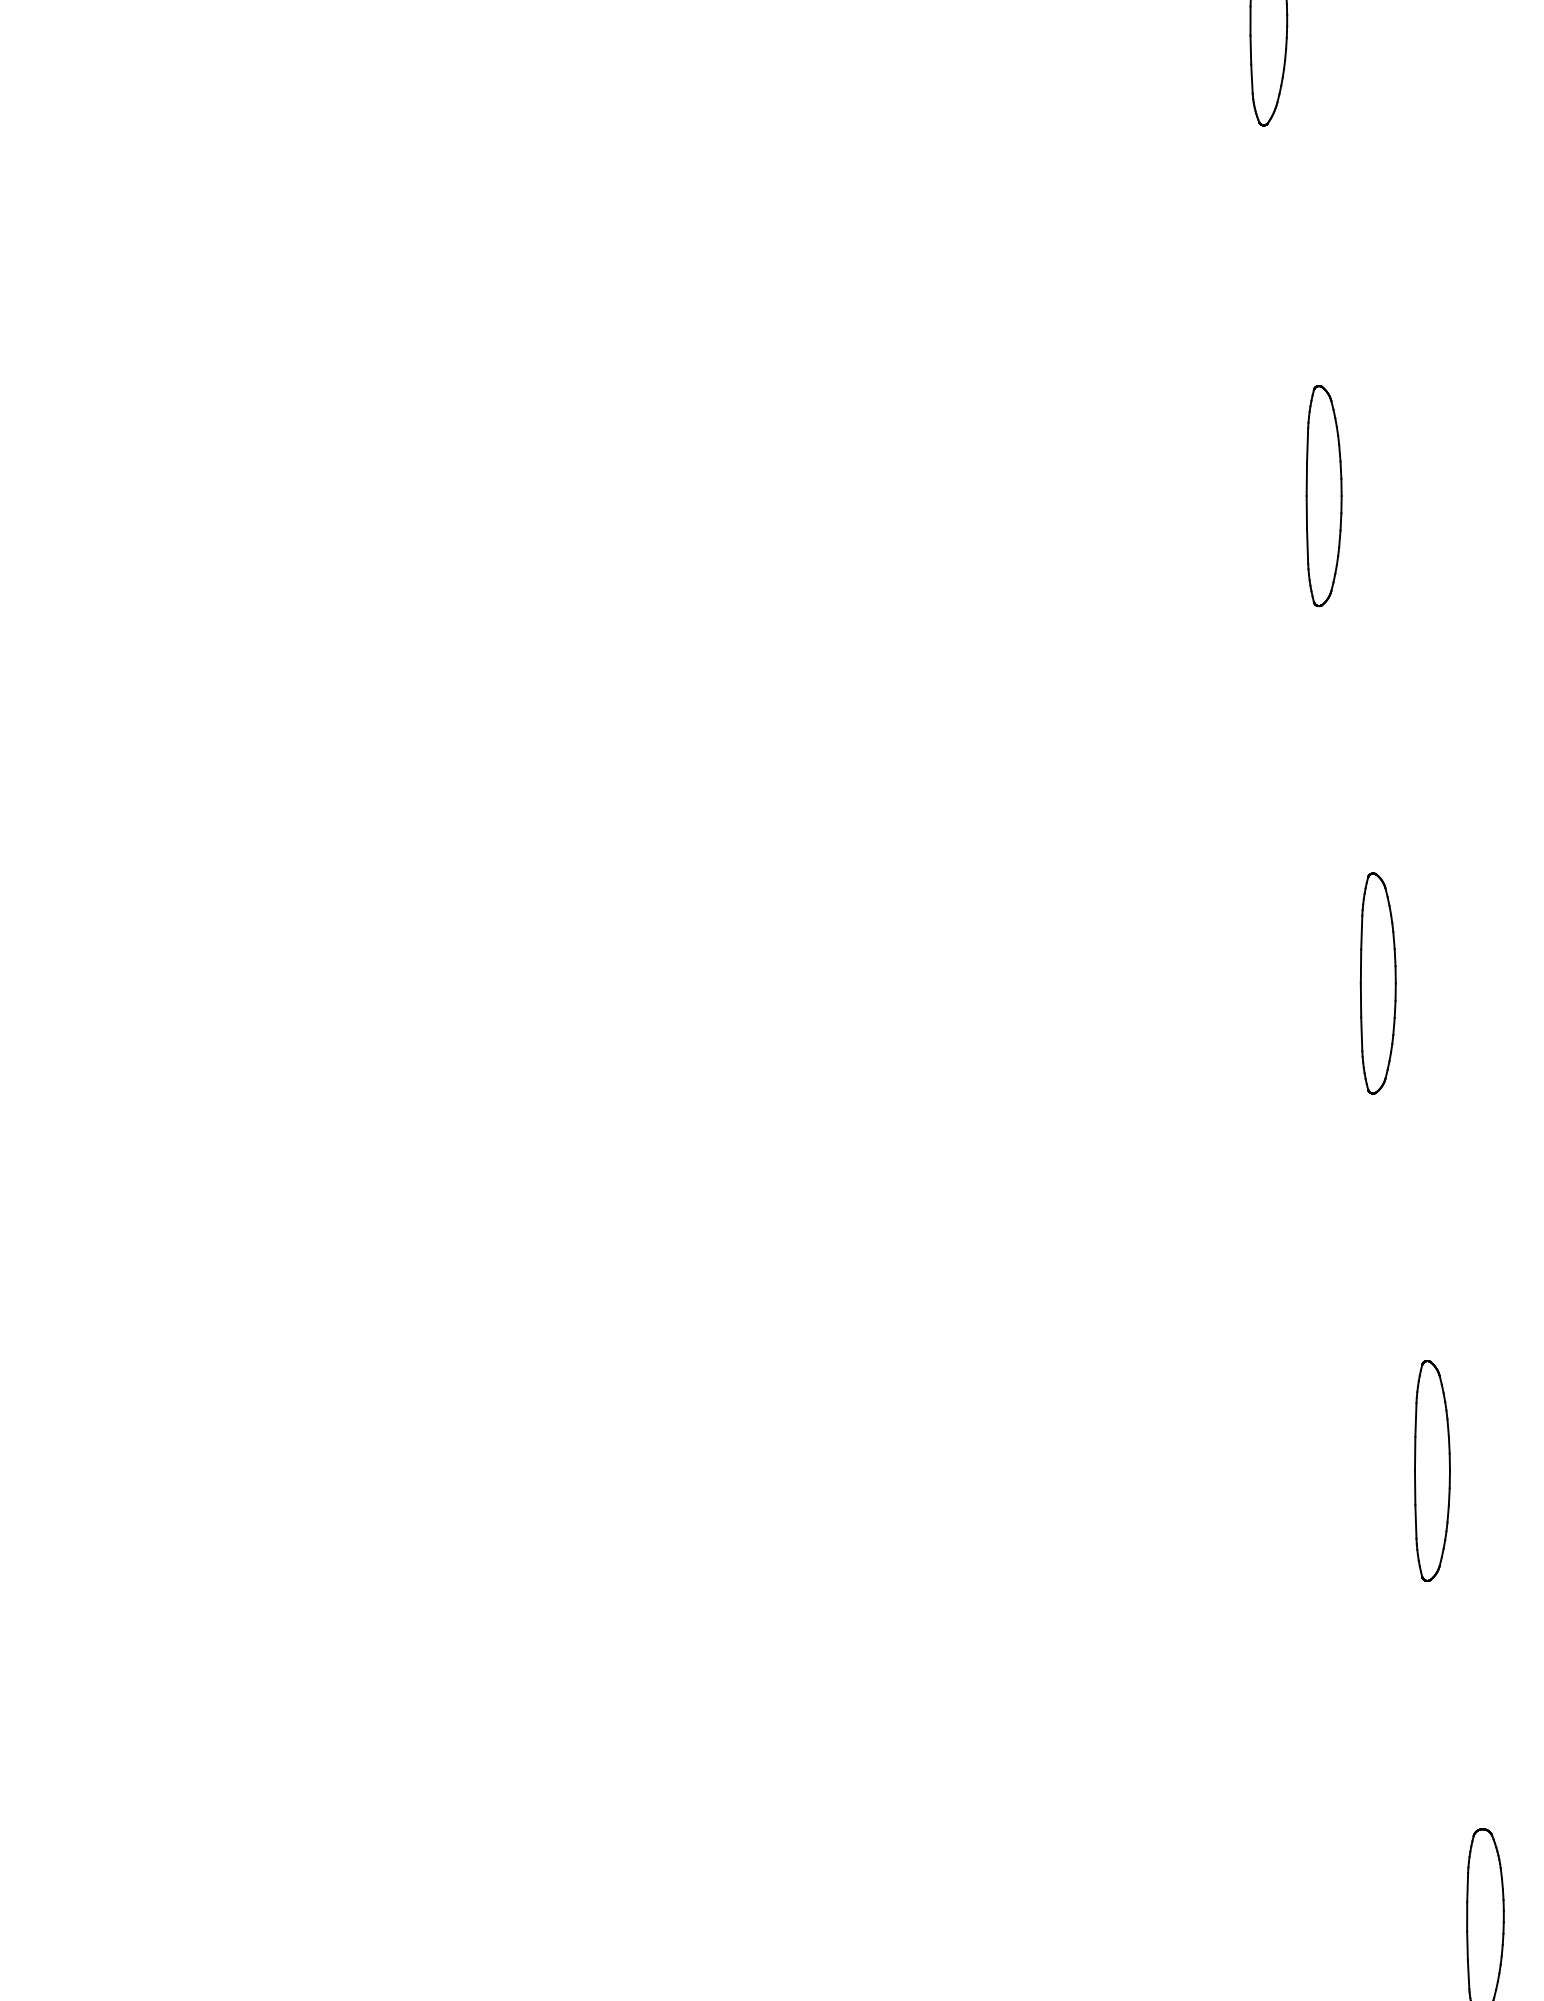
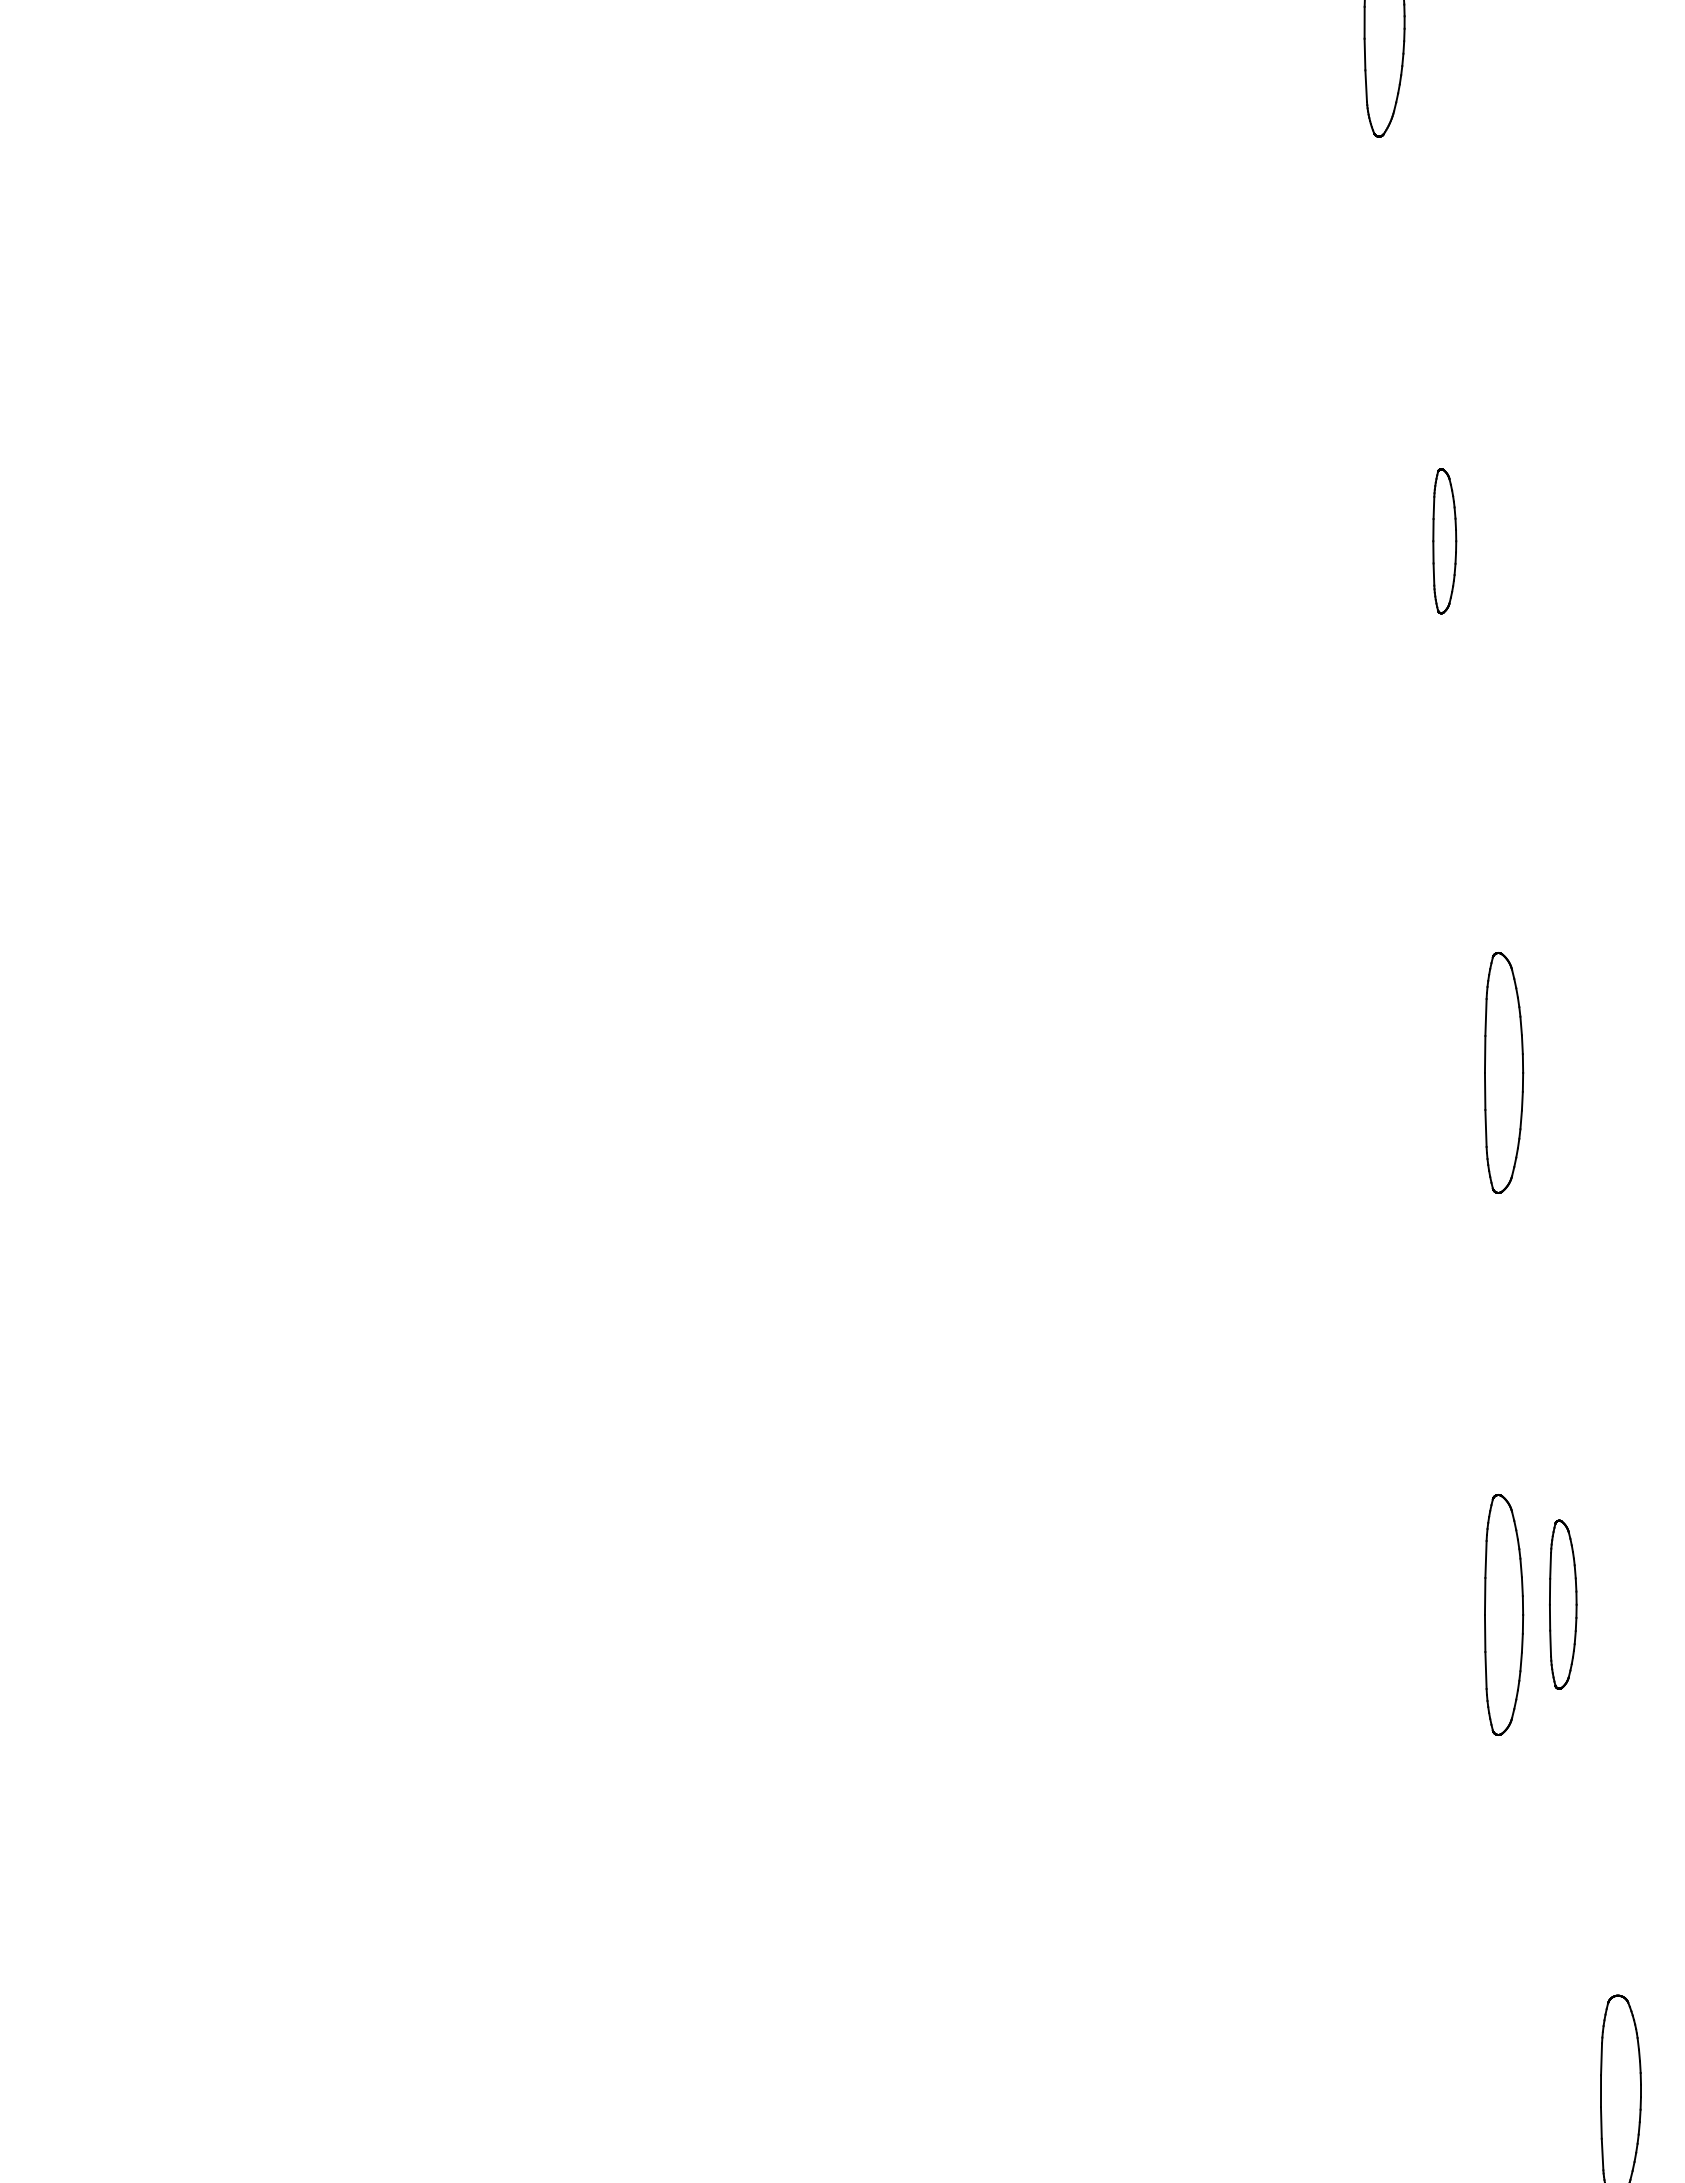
part: (1323, 496) -> (1444, 541), size x0.6
part: (1432, 1470) -> (1563, 1604), size x0.7
part: (1378, 1479) -> (1504, 1614), added

